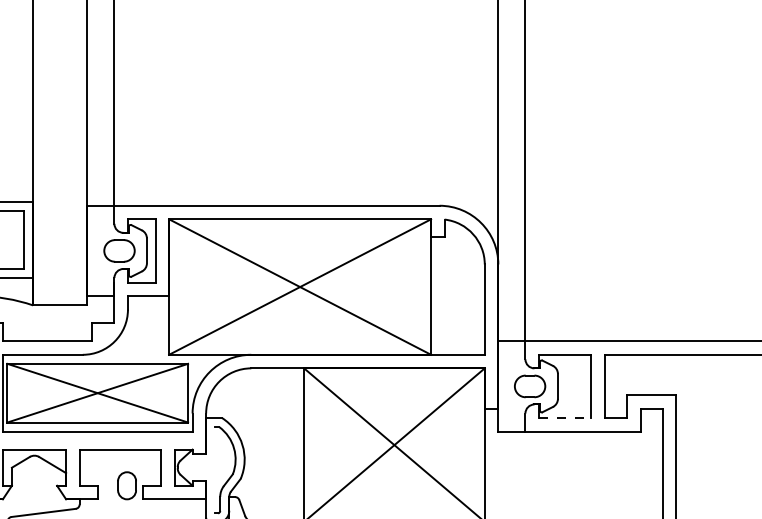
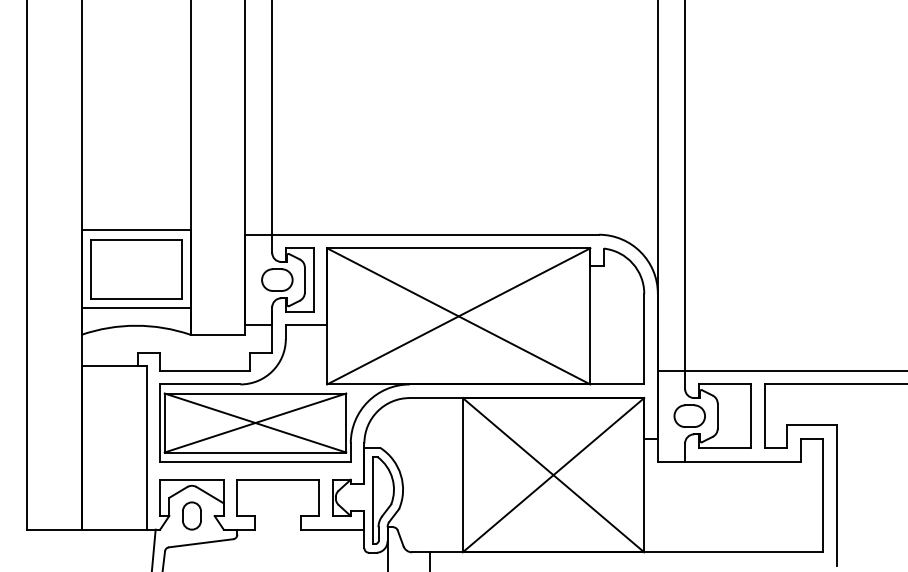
line: (565, 417) -> (725, 447), dashed -> solid
line: (215, 470) -> (373, 500), added
part: (126, 485) -> (191, 515), moved

